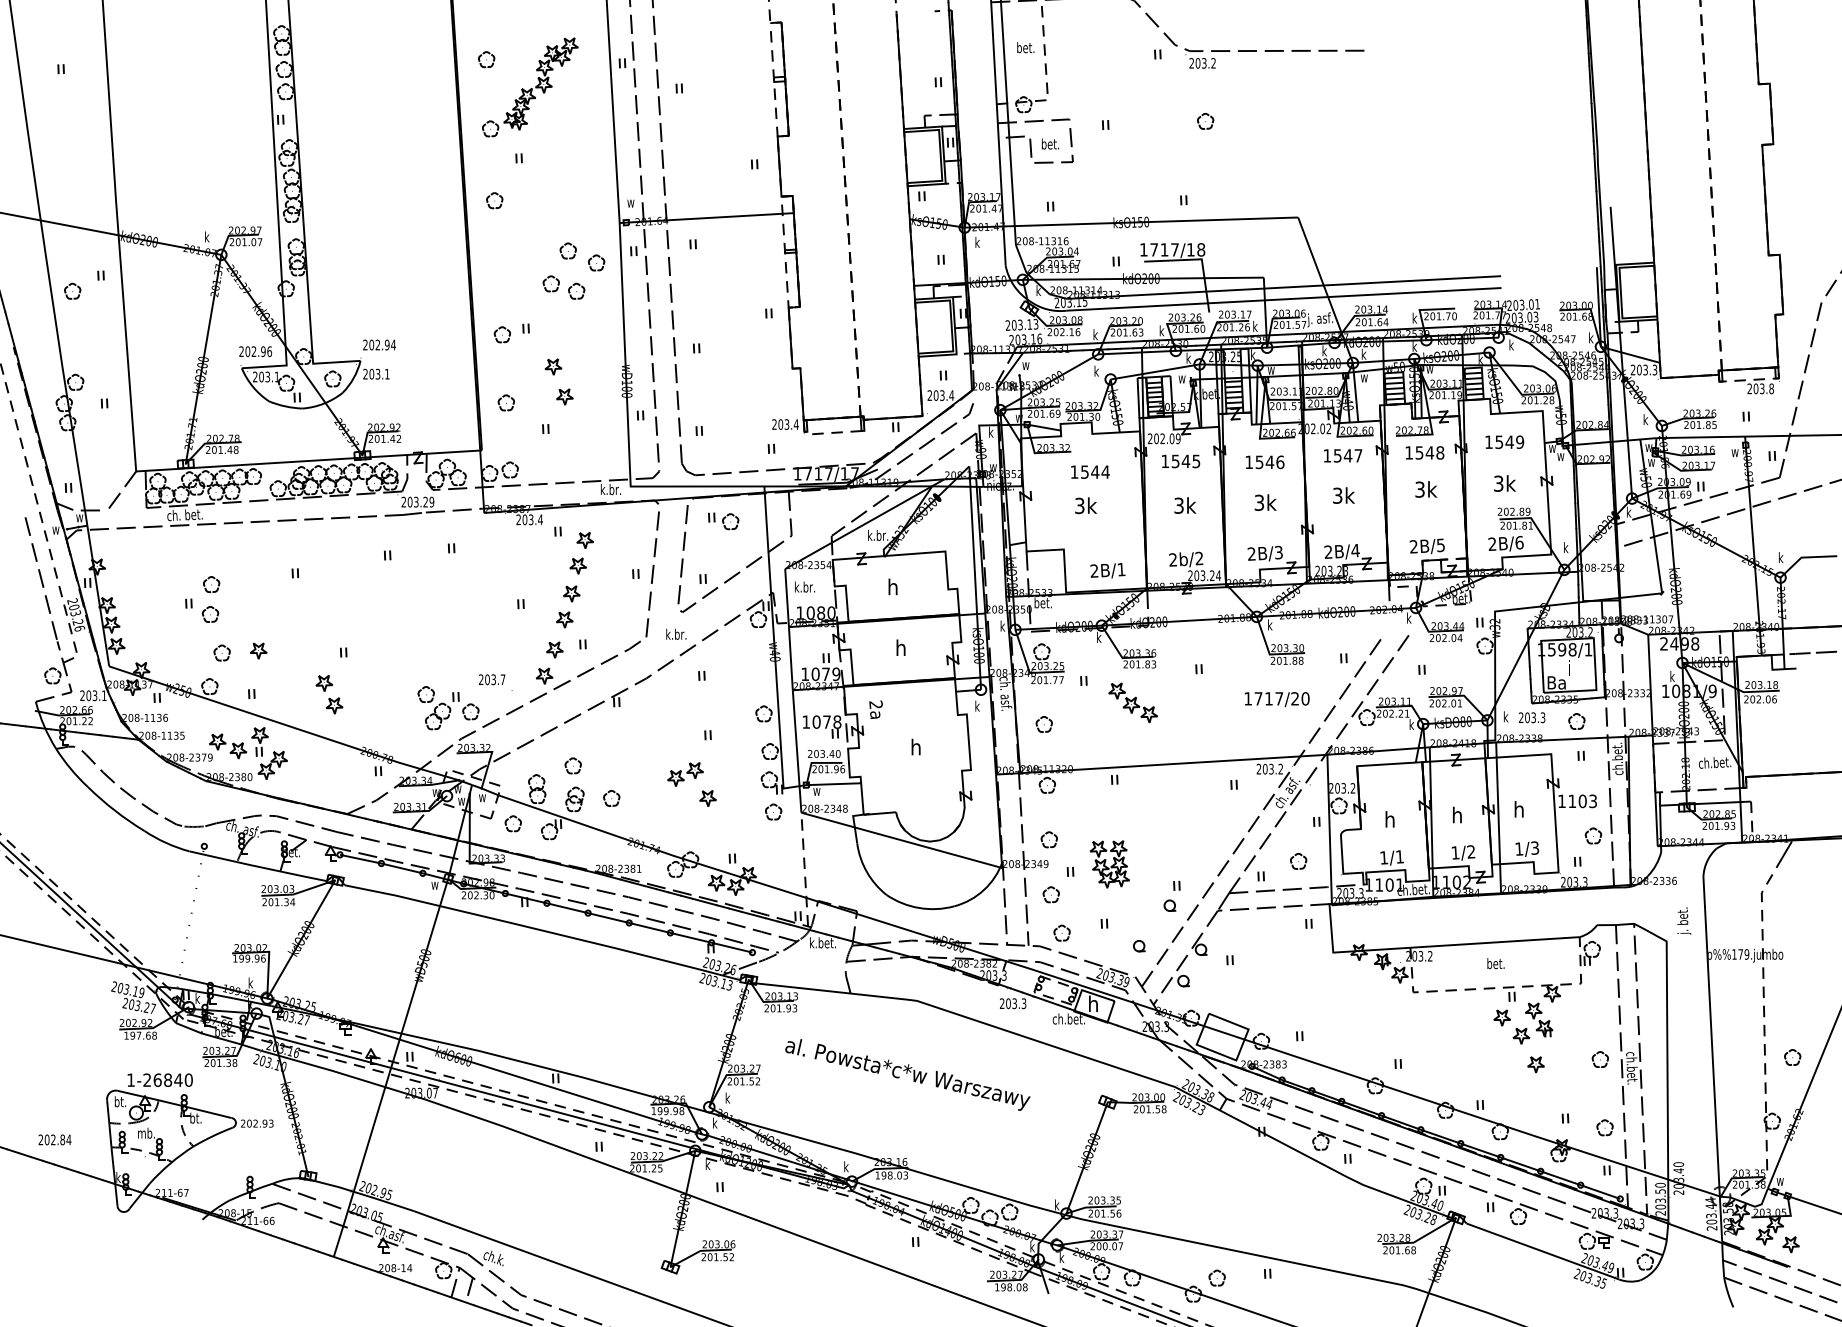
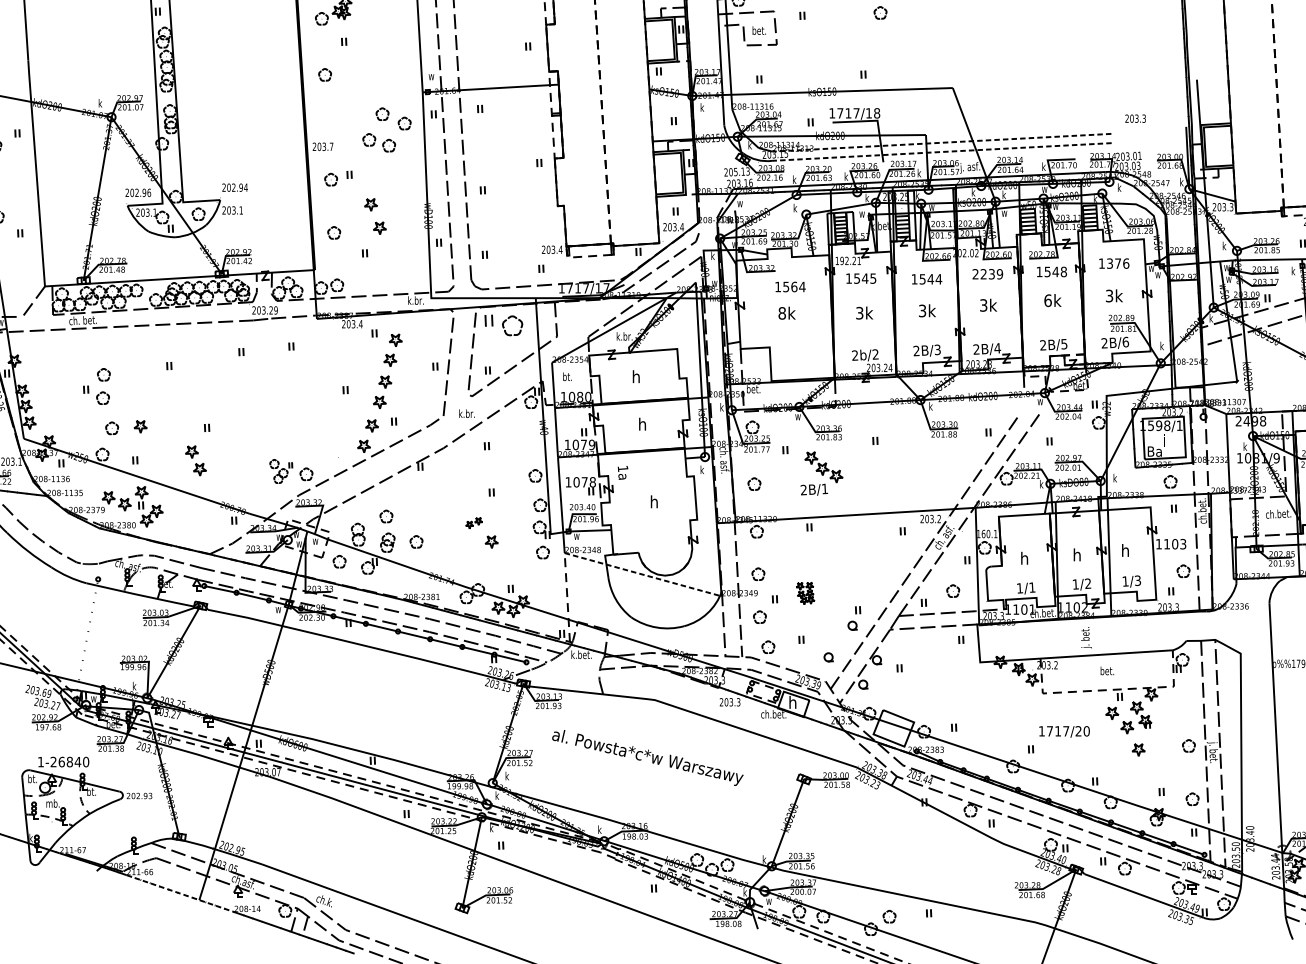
line: (1283, 287) -> (941, 142), solid -> dashed
line: (1284, 299) -> (942, 152), solid -> dashed
text: (1020, 324) -> (735, 171), 203.13 -> 205.13
text: (1415, 346) -> (1044, 188), k -> w
text: (1164, 438) -> (848, 260), 202.09 -> 192.21
text: (1509, 442) -> (1117, 263), 1549 -> 1376
text: (1734, 451) -> (1293, 270), w -> k
text: (1342, 455) -> (987, 273), 1547 -> 2239
text: (1280, 462) -> (939, 279), 1546 -> 1544
text: (1095, 471) -> (794, 286), 1544 -> 1564
text: (1420, 489) -> (1048, 300), 3k -> 6k
text: (1079, 505) -> (781, 313), 3k -> 8k
part: (723, 521) -> (503, 325), size x1.6
text: (1107, 570) -> (814, 489), moved
text: (805, 586) -> (567, 376), k.br. -> bt.
text: (1409, 617) -> (1039, 400), k -> w
text: (1099, 636) -> (797, 415), k -> w
text: (492, 679) -> (323, 146), moved
text: (1276, 699) -> (1064, 731), moved
text: (875, 704) -> (622, 468), 2a -> 1a
part: (438, 708) -> (281, 471), size x0.7
text: (1532, 717) -> (1135, 118), moved
part: (685, 774) -> (474, 523), size x0.6
text: (1342, 788) -> (987, 534), 203.2 -> 160.1
line: (902, 840) -> (643, 574), solid -> dashed
part: (1109, 864) -> (805, 593), size x0.6
text: (1684, 920) -> (1086, 637), moved
text: (135, 991) -> (44, 692), 203.19 -> 203.69
text: (198, 998) -> (93, 698), k -> w
text: (1630, 1068) -> (1212, 752), ch.bet. -> j. bet.
line: (309, 1248) -> (180, 893), solid -> dashed
text: (1062, 1257) -> (768, 900), k -> w

